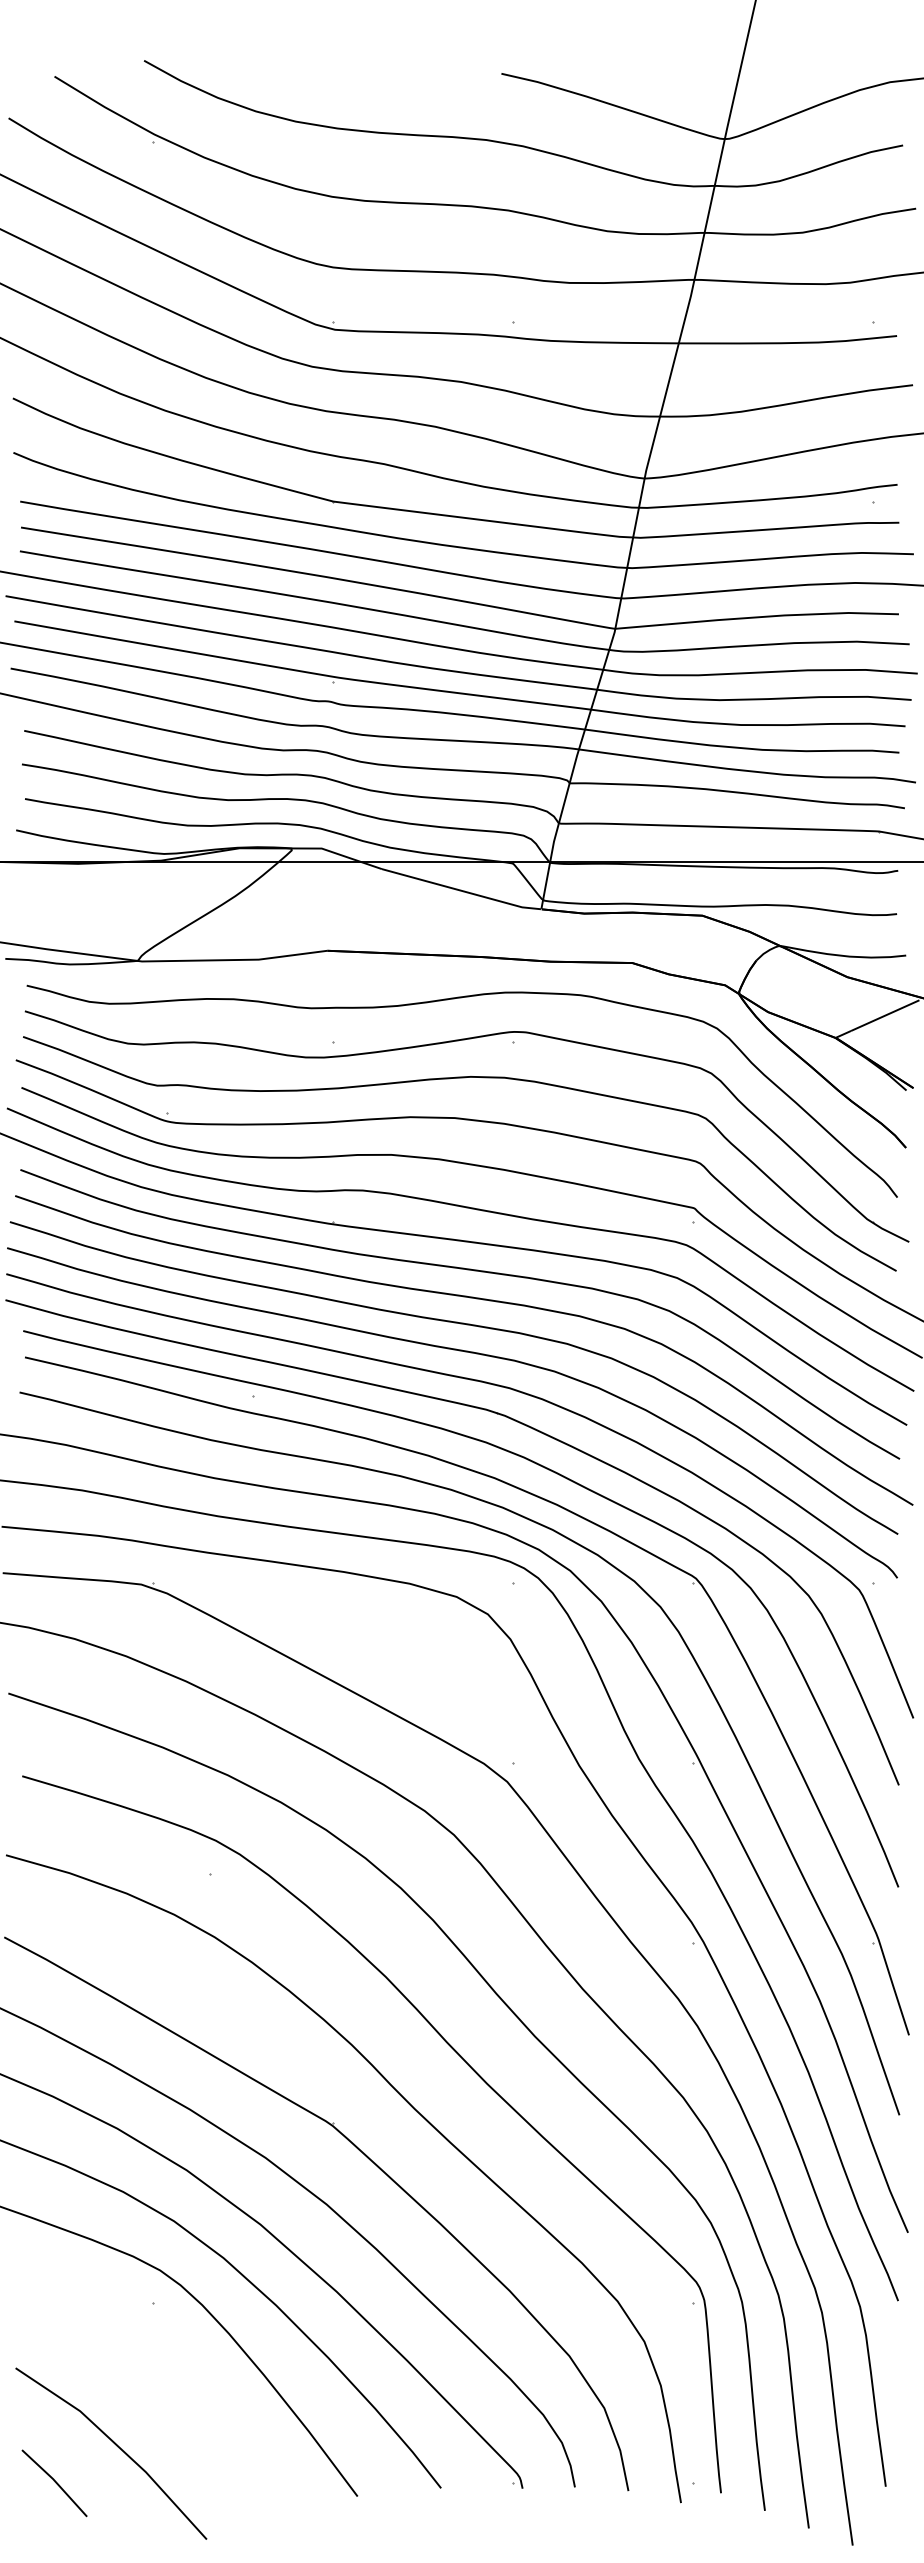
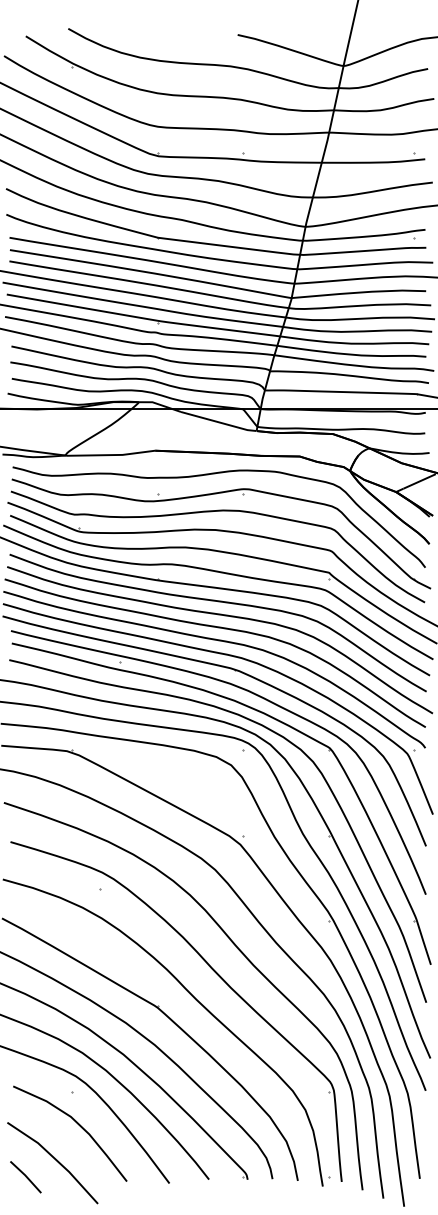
curve: (165, 2374) -> (78, 1125), added

